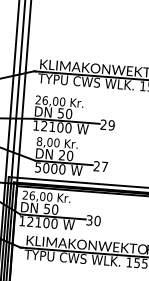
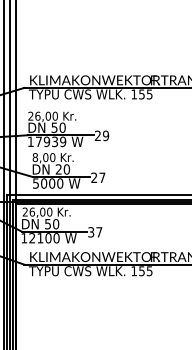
text: (55, 126) -> (50, 141), 12100 -> 17939
text: (97, 221) -> (99, 232), 30 -> 37

